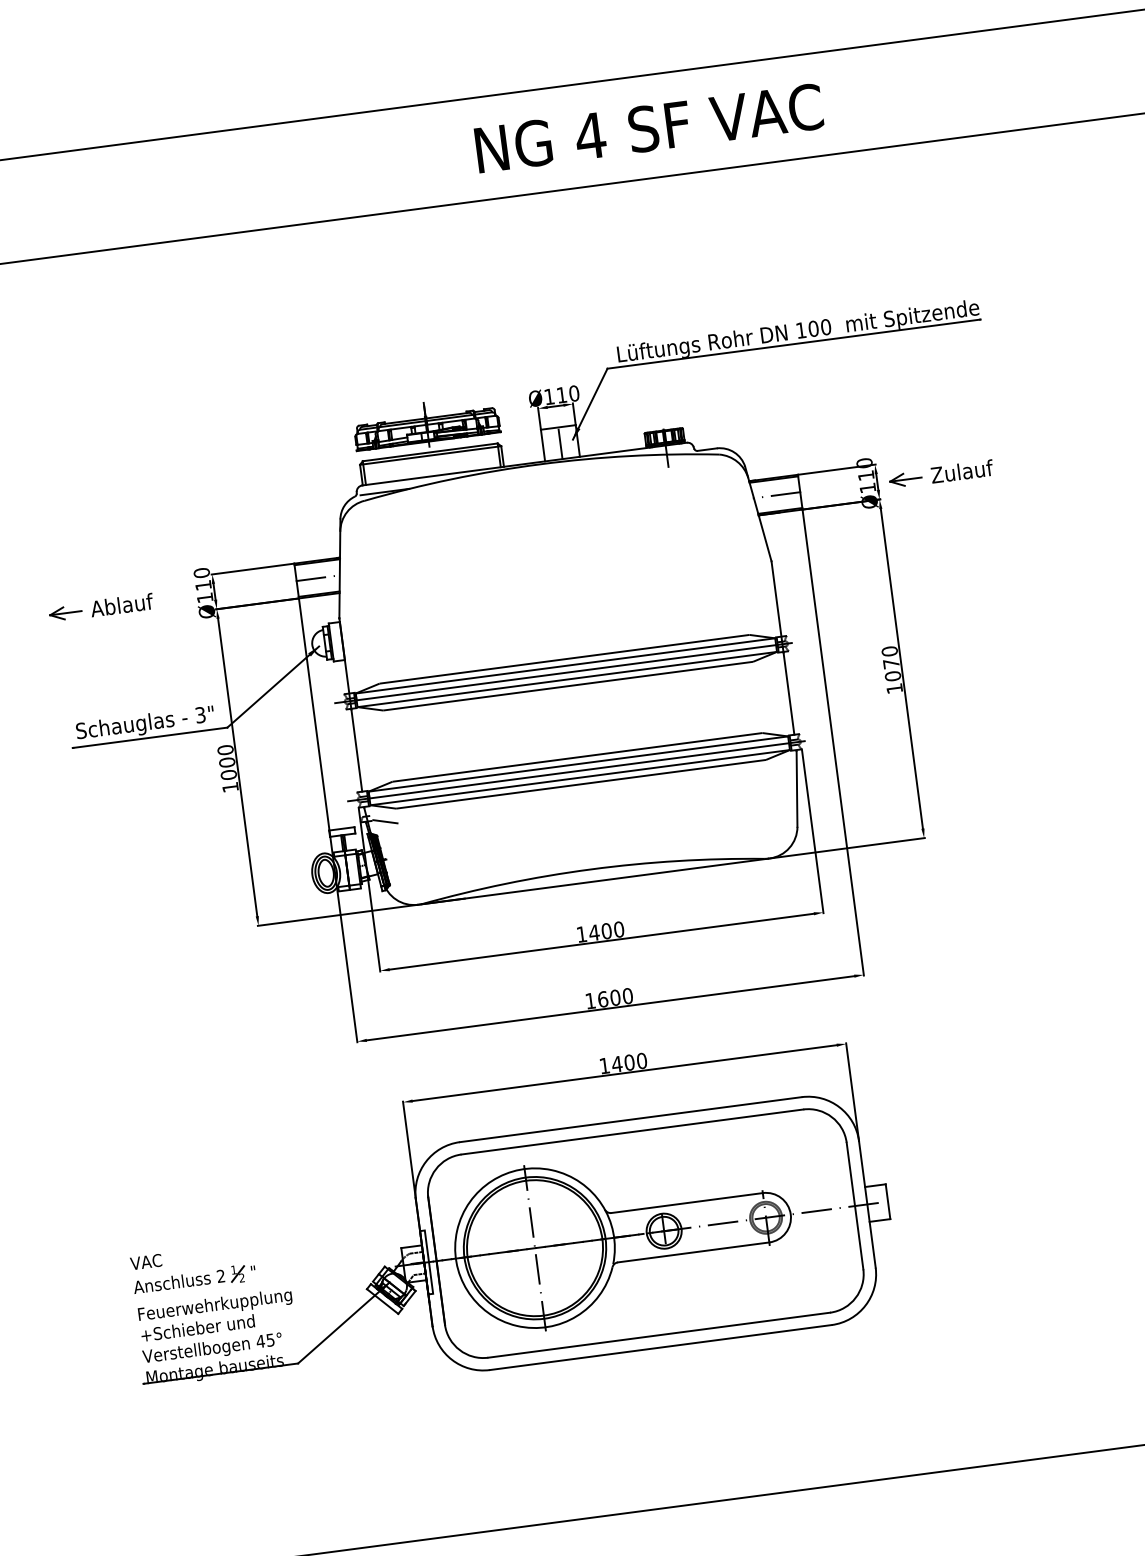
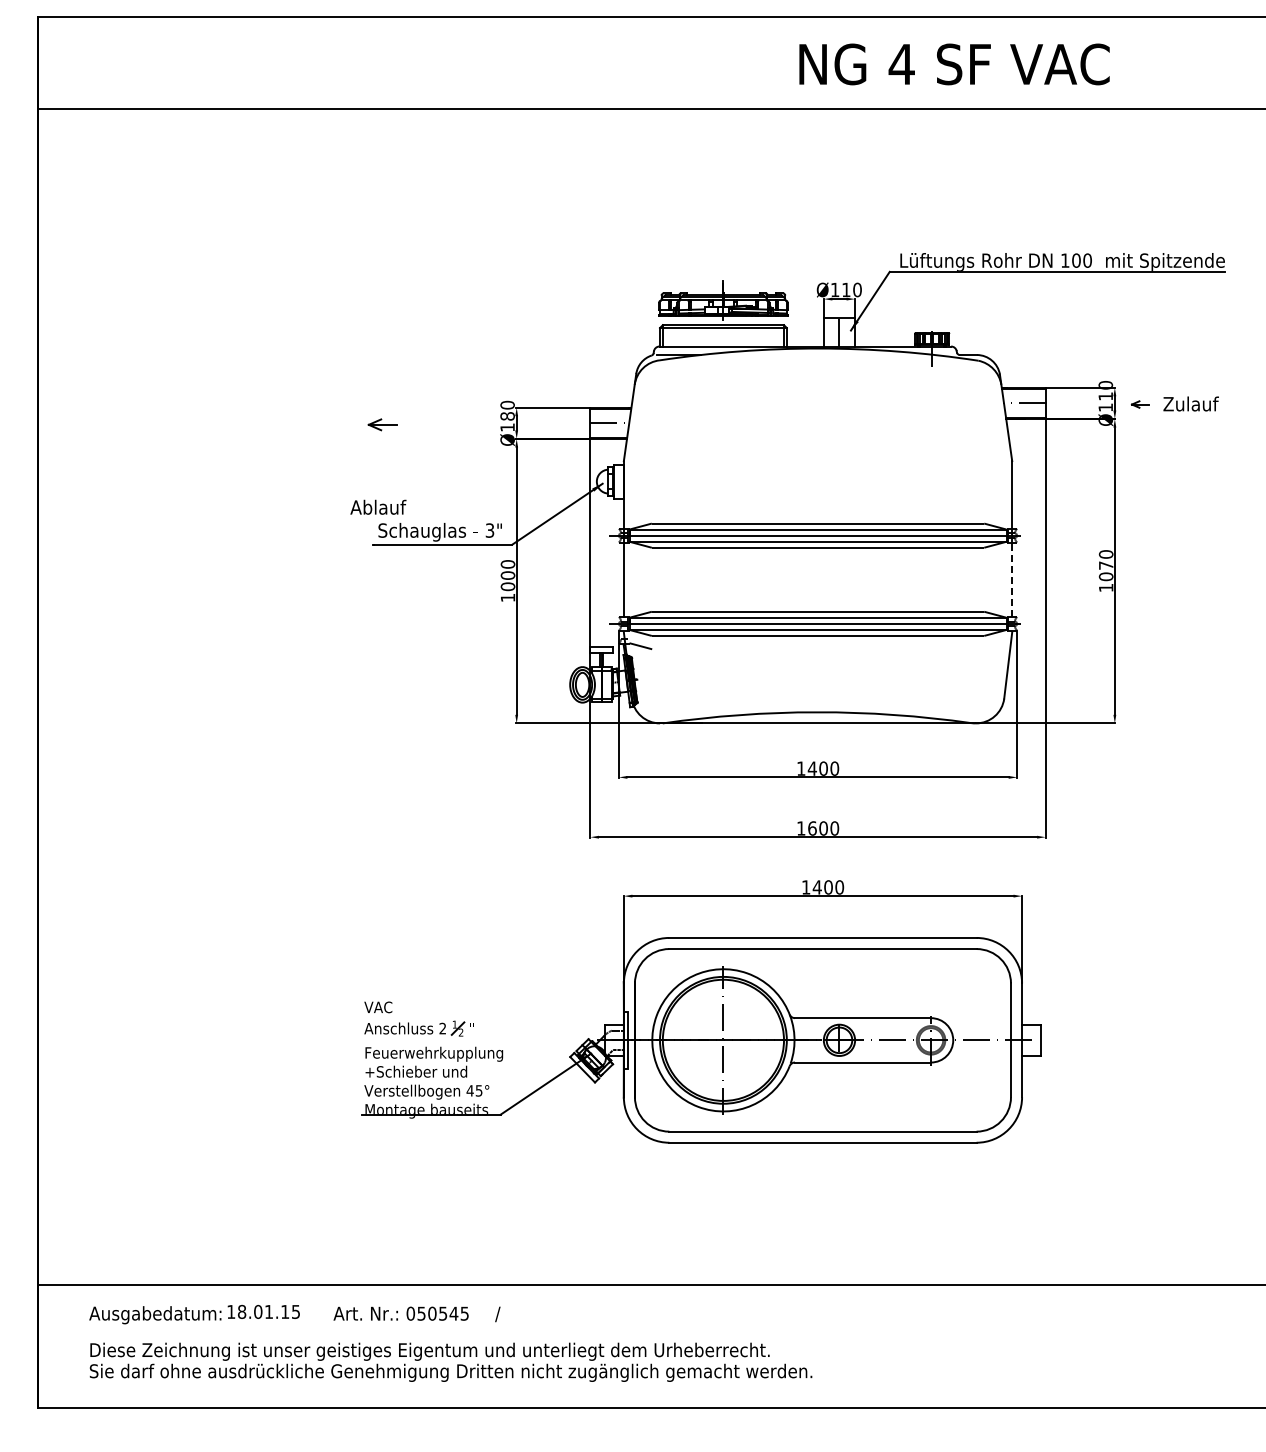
part: (905, 479) -> (1140, 404), size x0.6
text: (203, 585) -> (507, 416), Ø110 -> Ø180
text: (122, 604) -> (378, 506), moved
line: (789, 693) -> (1012, 579), solid -> dashed

